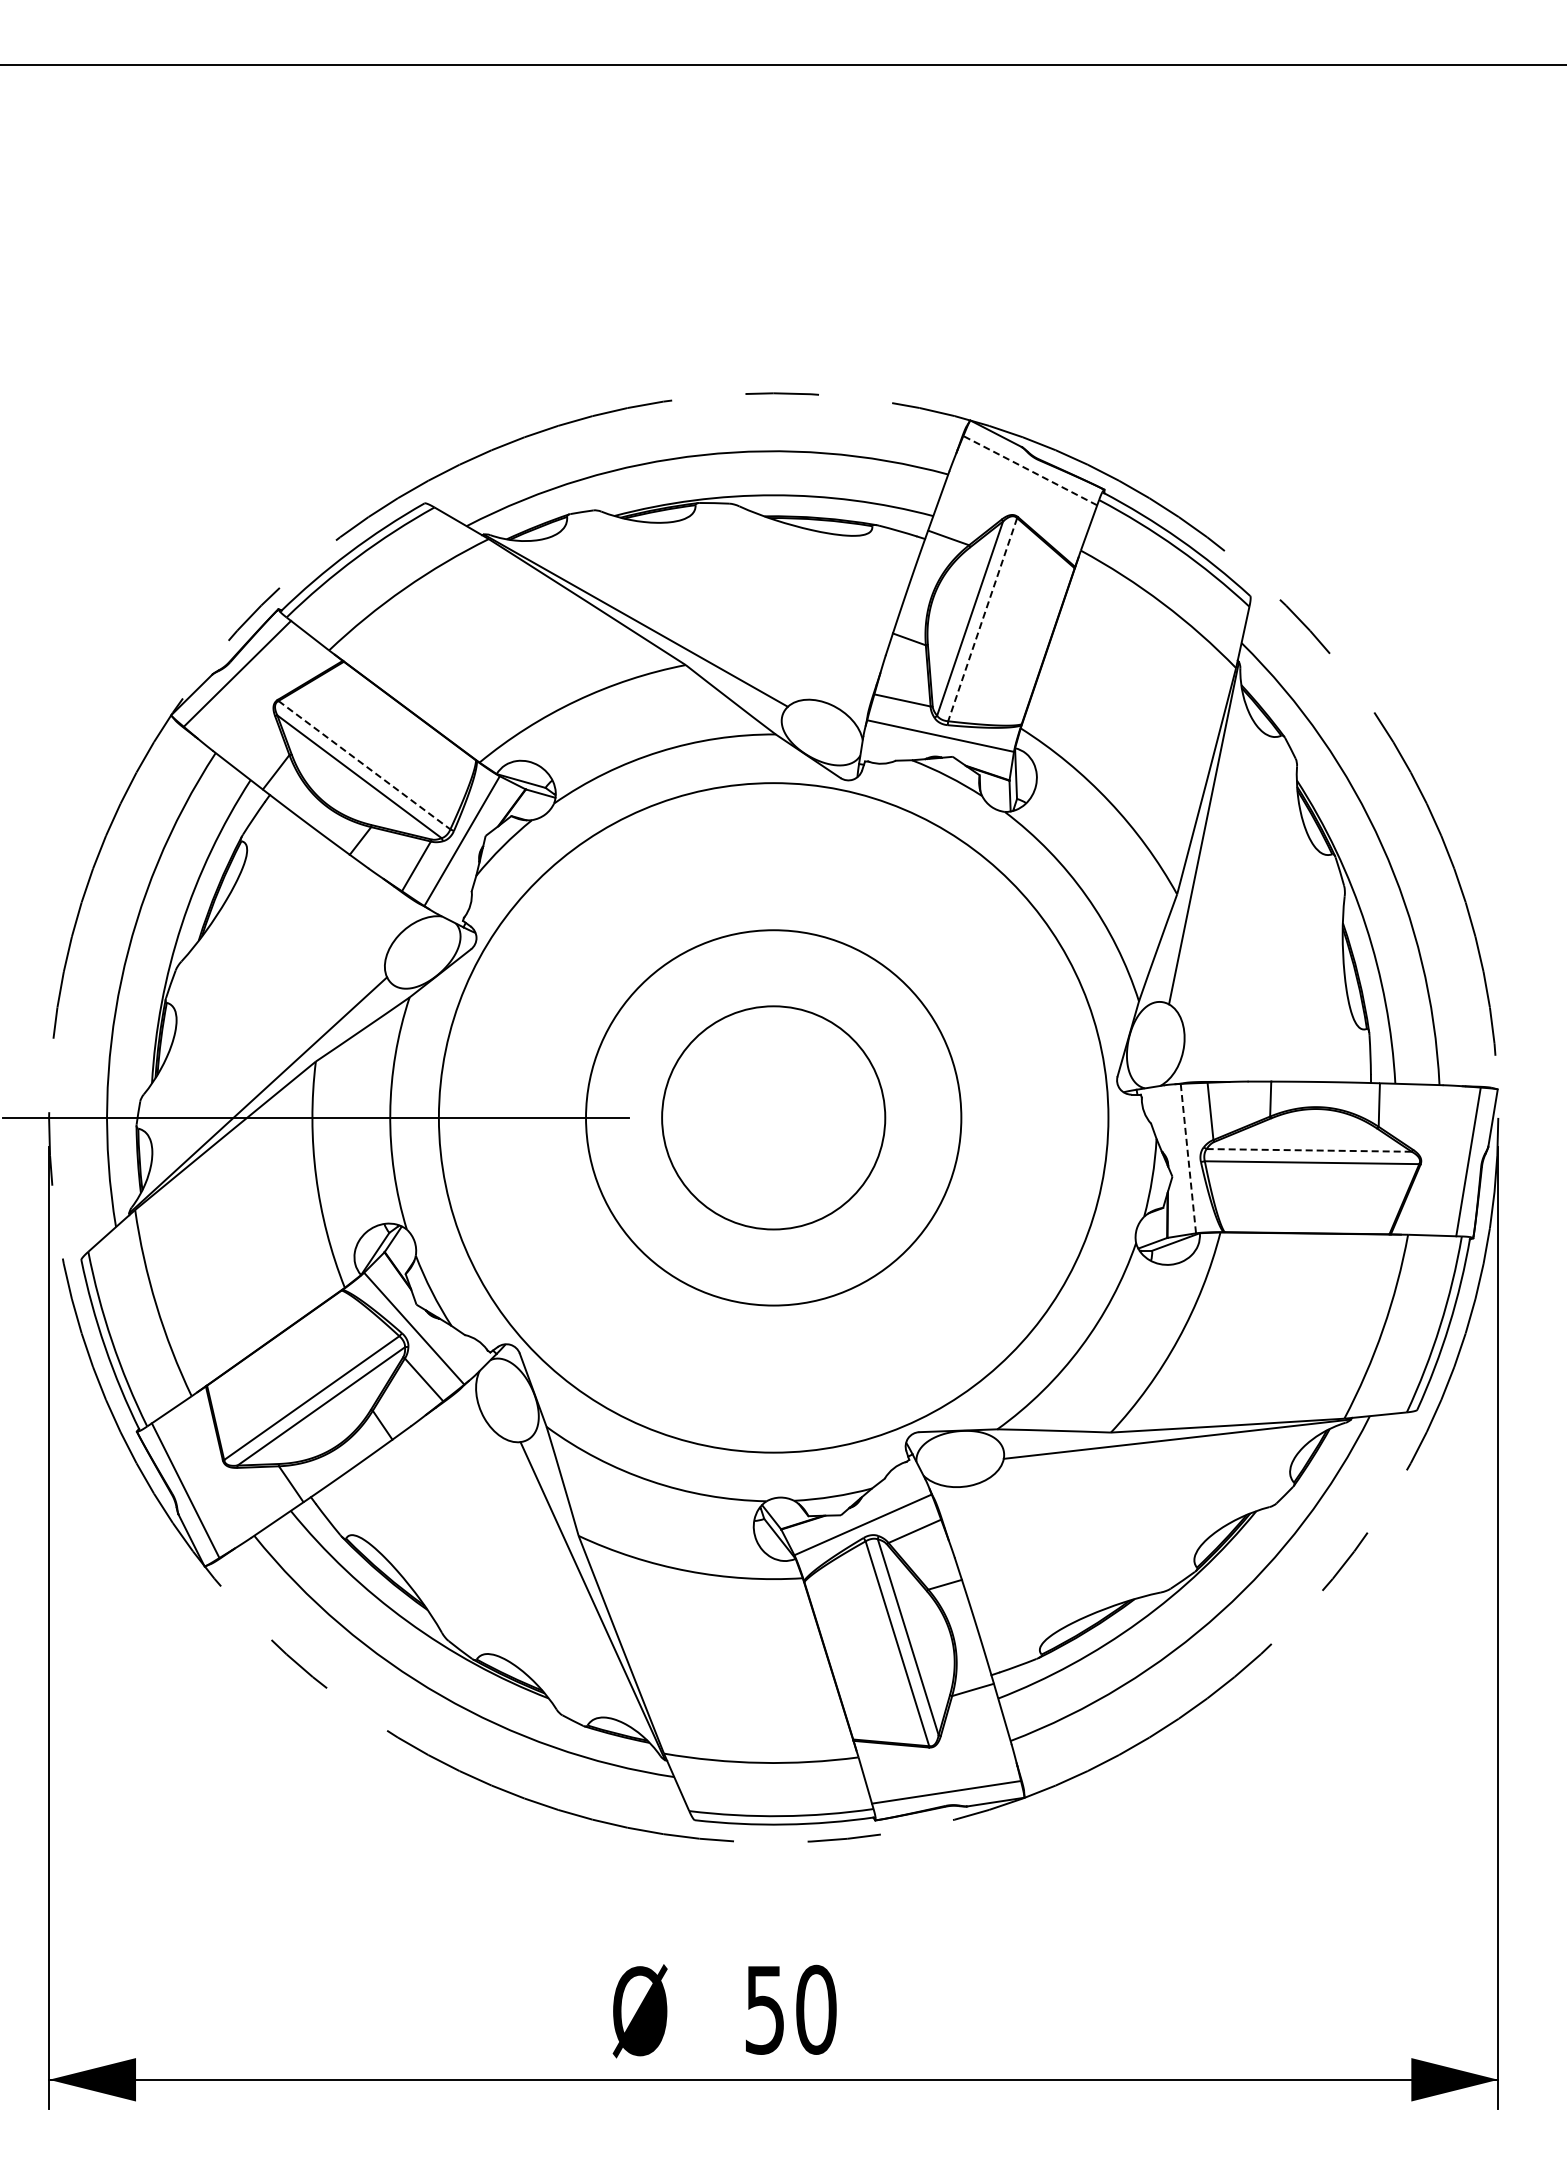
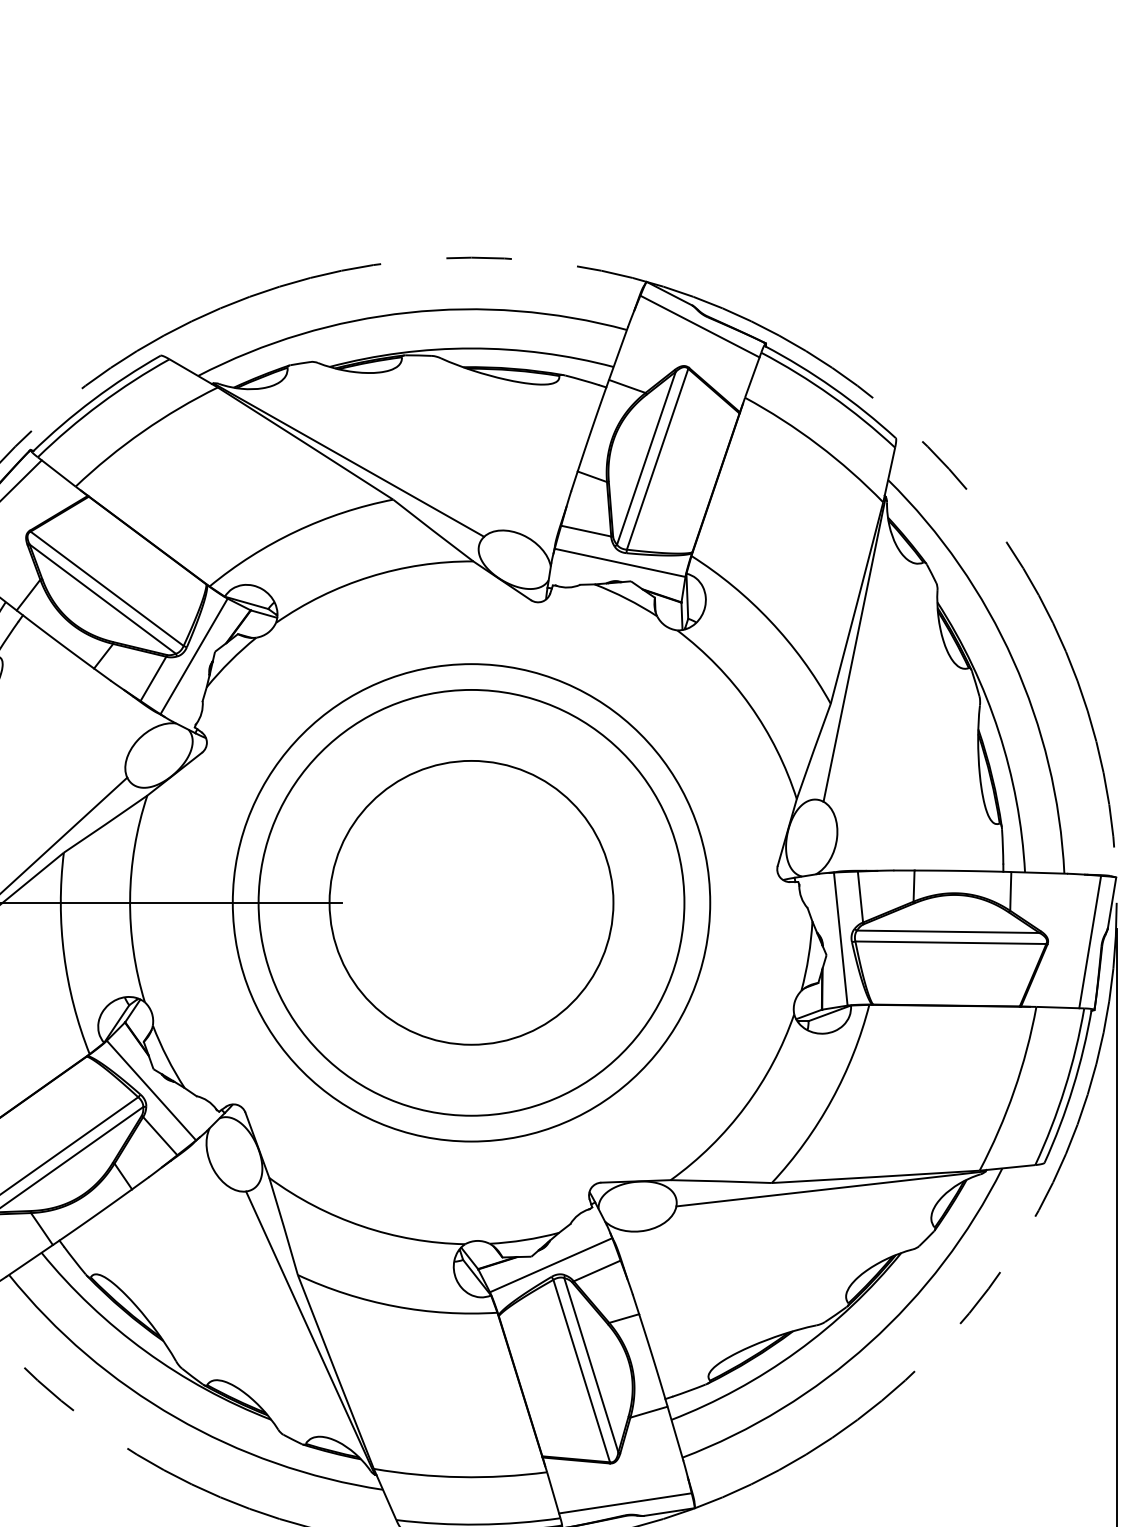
line: (1029, 470) -> (699, 326), dashed -> solid
line: (982, 620) -> (657, 459), dashed -> solid
line: (364, 765) -> (107, 589), dashed -> solid
circle: (773, 1117) -> (471, 902), size x0.71
circle: (773, 1117) -> (471, 902), size x1.43
circle: (773, 1117) -> (471, 902), size x1.43
line: (1309, 1150) -> (948, 931), dashed -> solid
line: (1188, 1158) -> (840, 938), dashed -> solid

